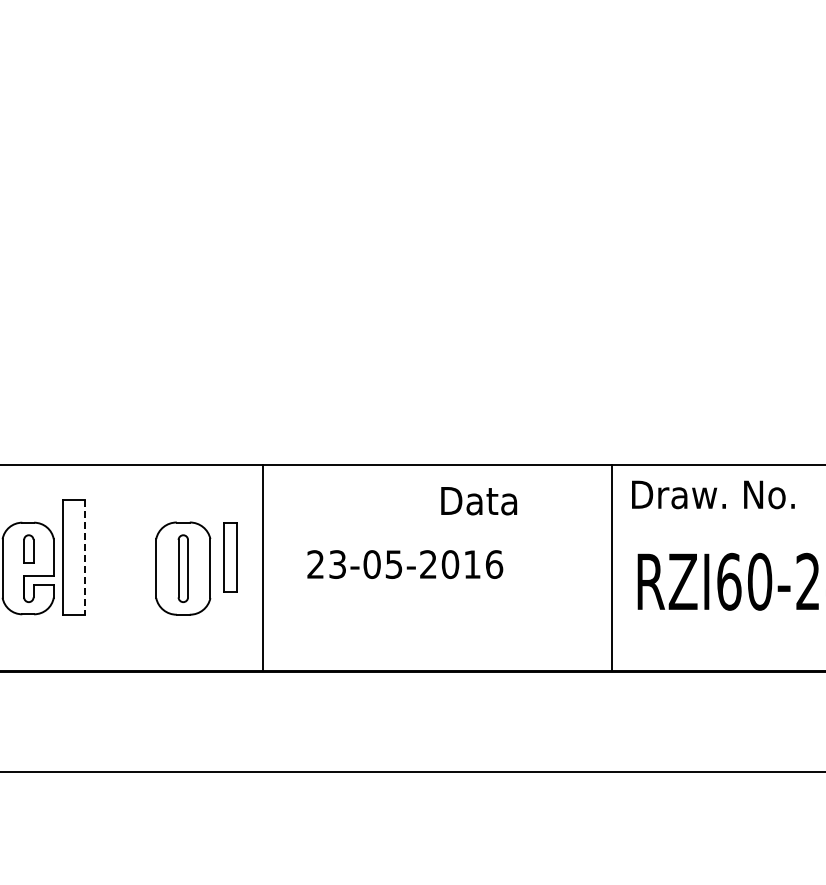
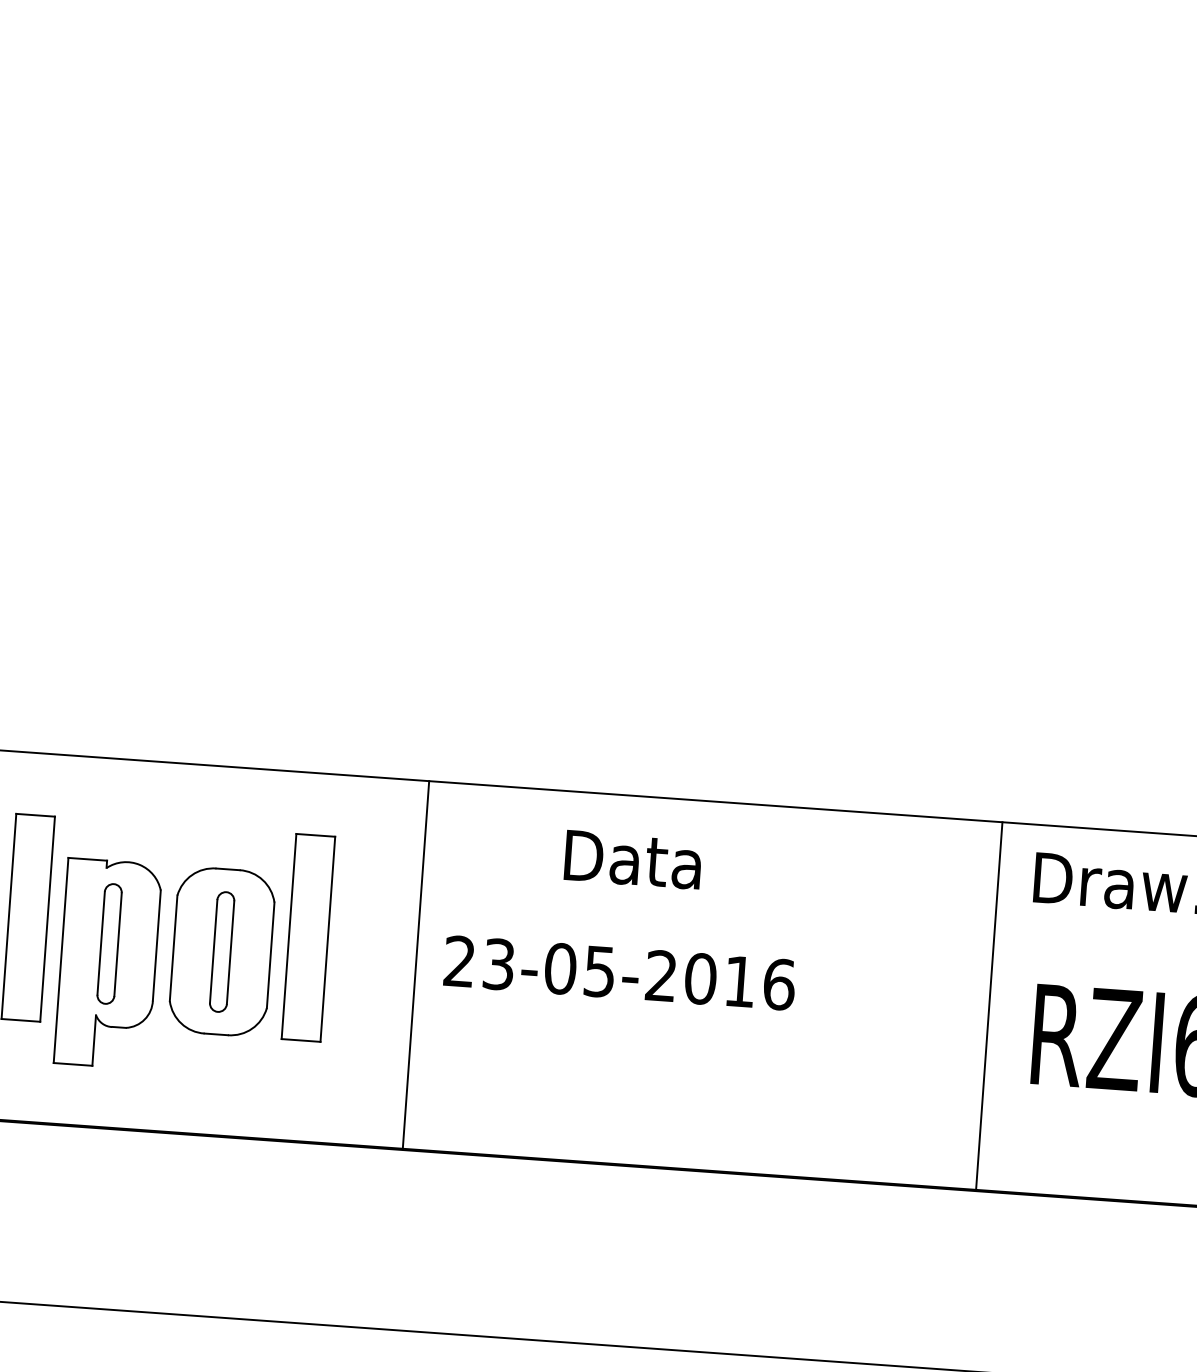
text: (479, 501) -> (633, 860), moved
line: (85, 557) -> (48, 919), dashed -> solid
part: (230, 557) -> (307, 938), size x1.67
line: (262, 567) -> (415, 963), moved
part: (120, 579) -> (108, 963), added

